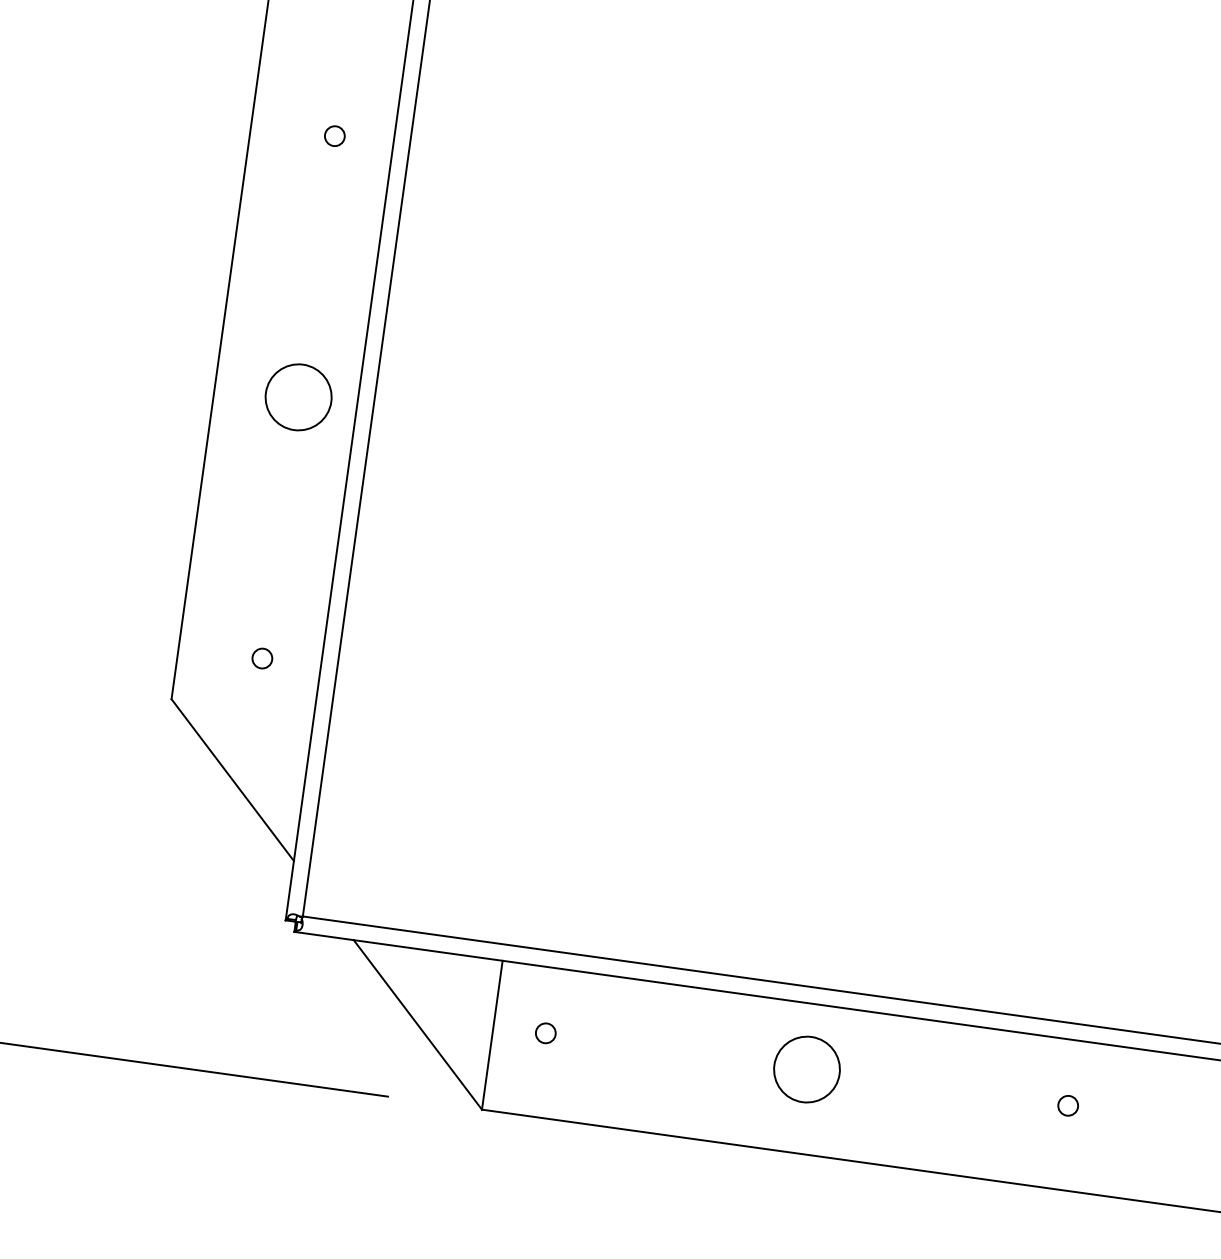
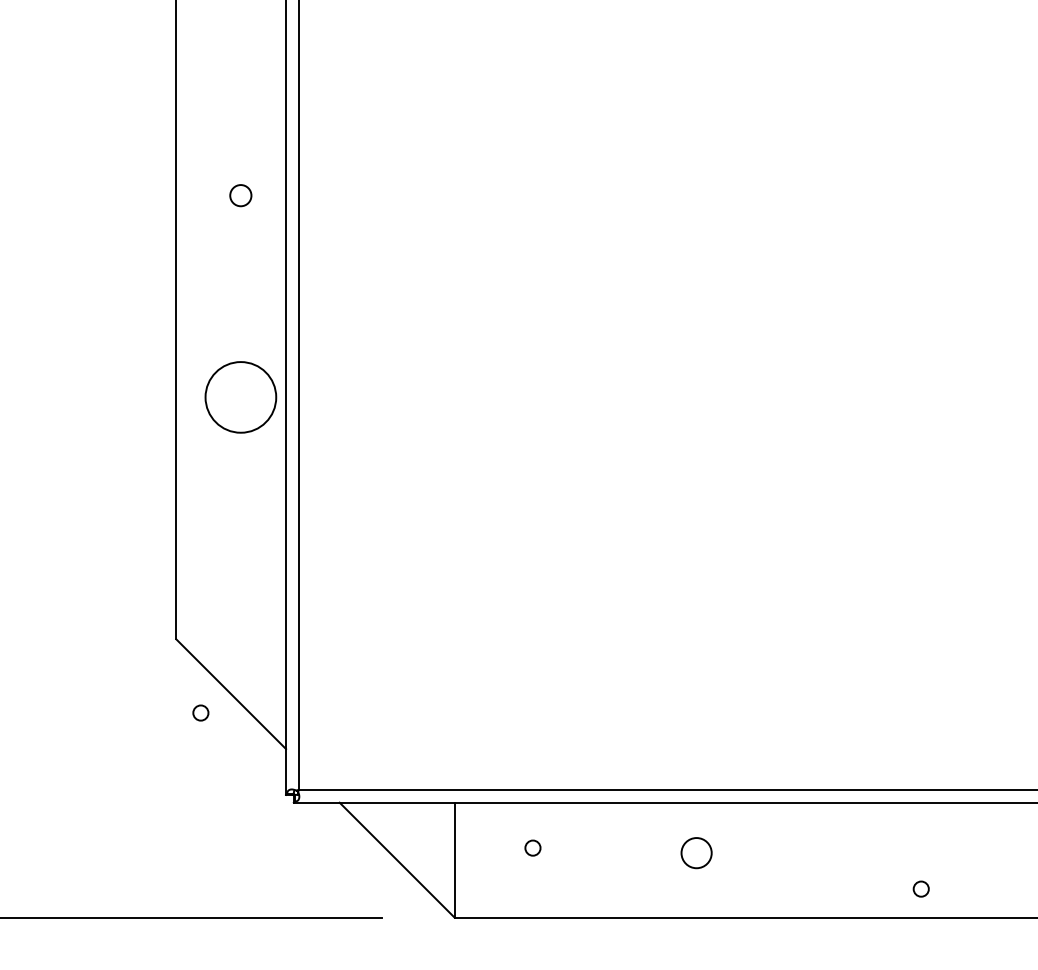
circle: (334, 135) -> (240, 195), size x1.4
circle: (298, 397) -> (240, 397), size x1.4
circle: (261, 657) -> (200, 712), moved
circle: (545, 1032) -> (532, 847), moved
circle: (806, 1068) -> (696, 852), size x0.6
circle: (1067, 1104) -> (920, 888), moved

